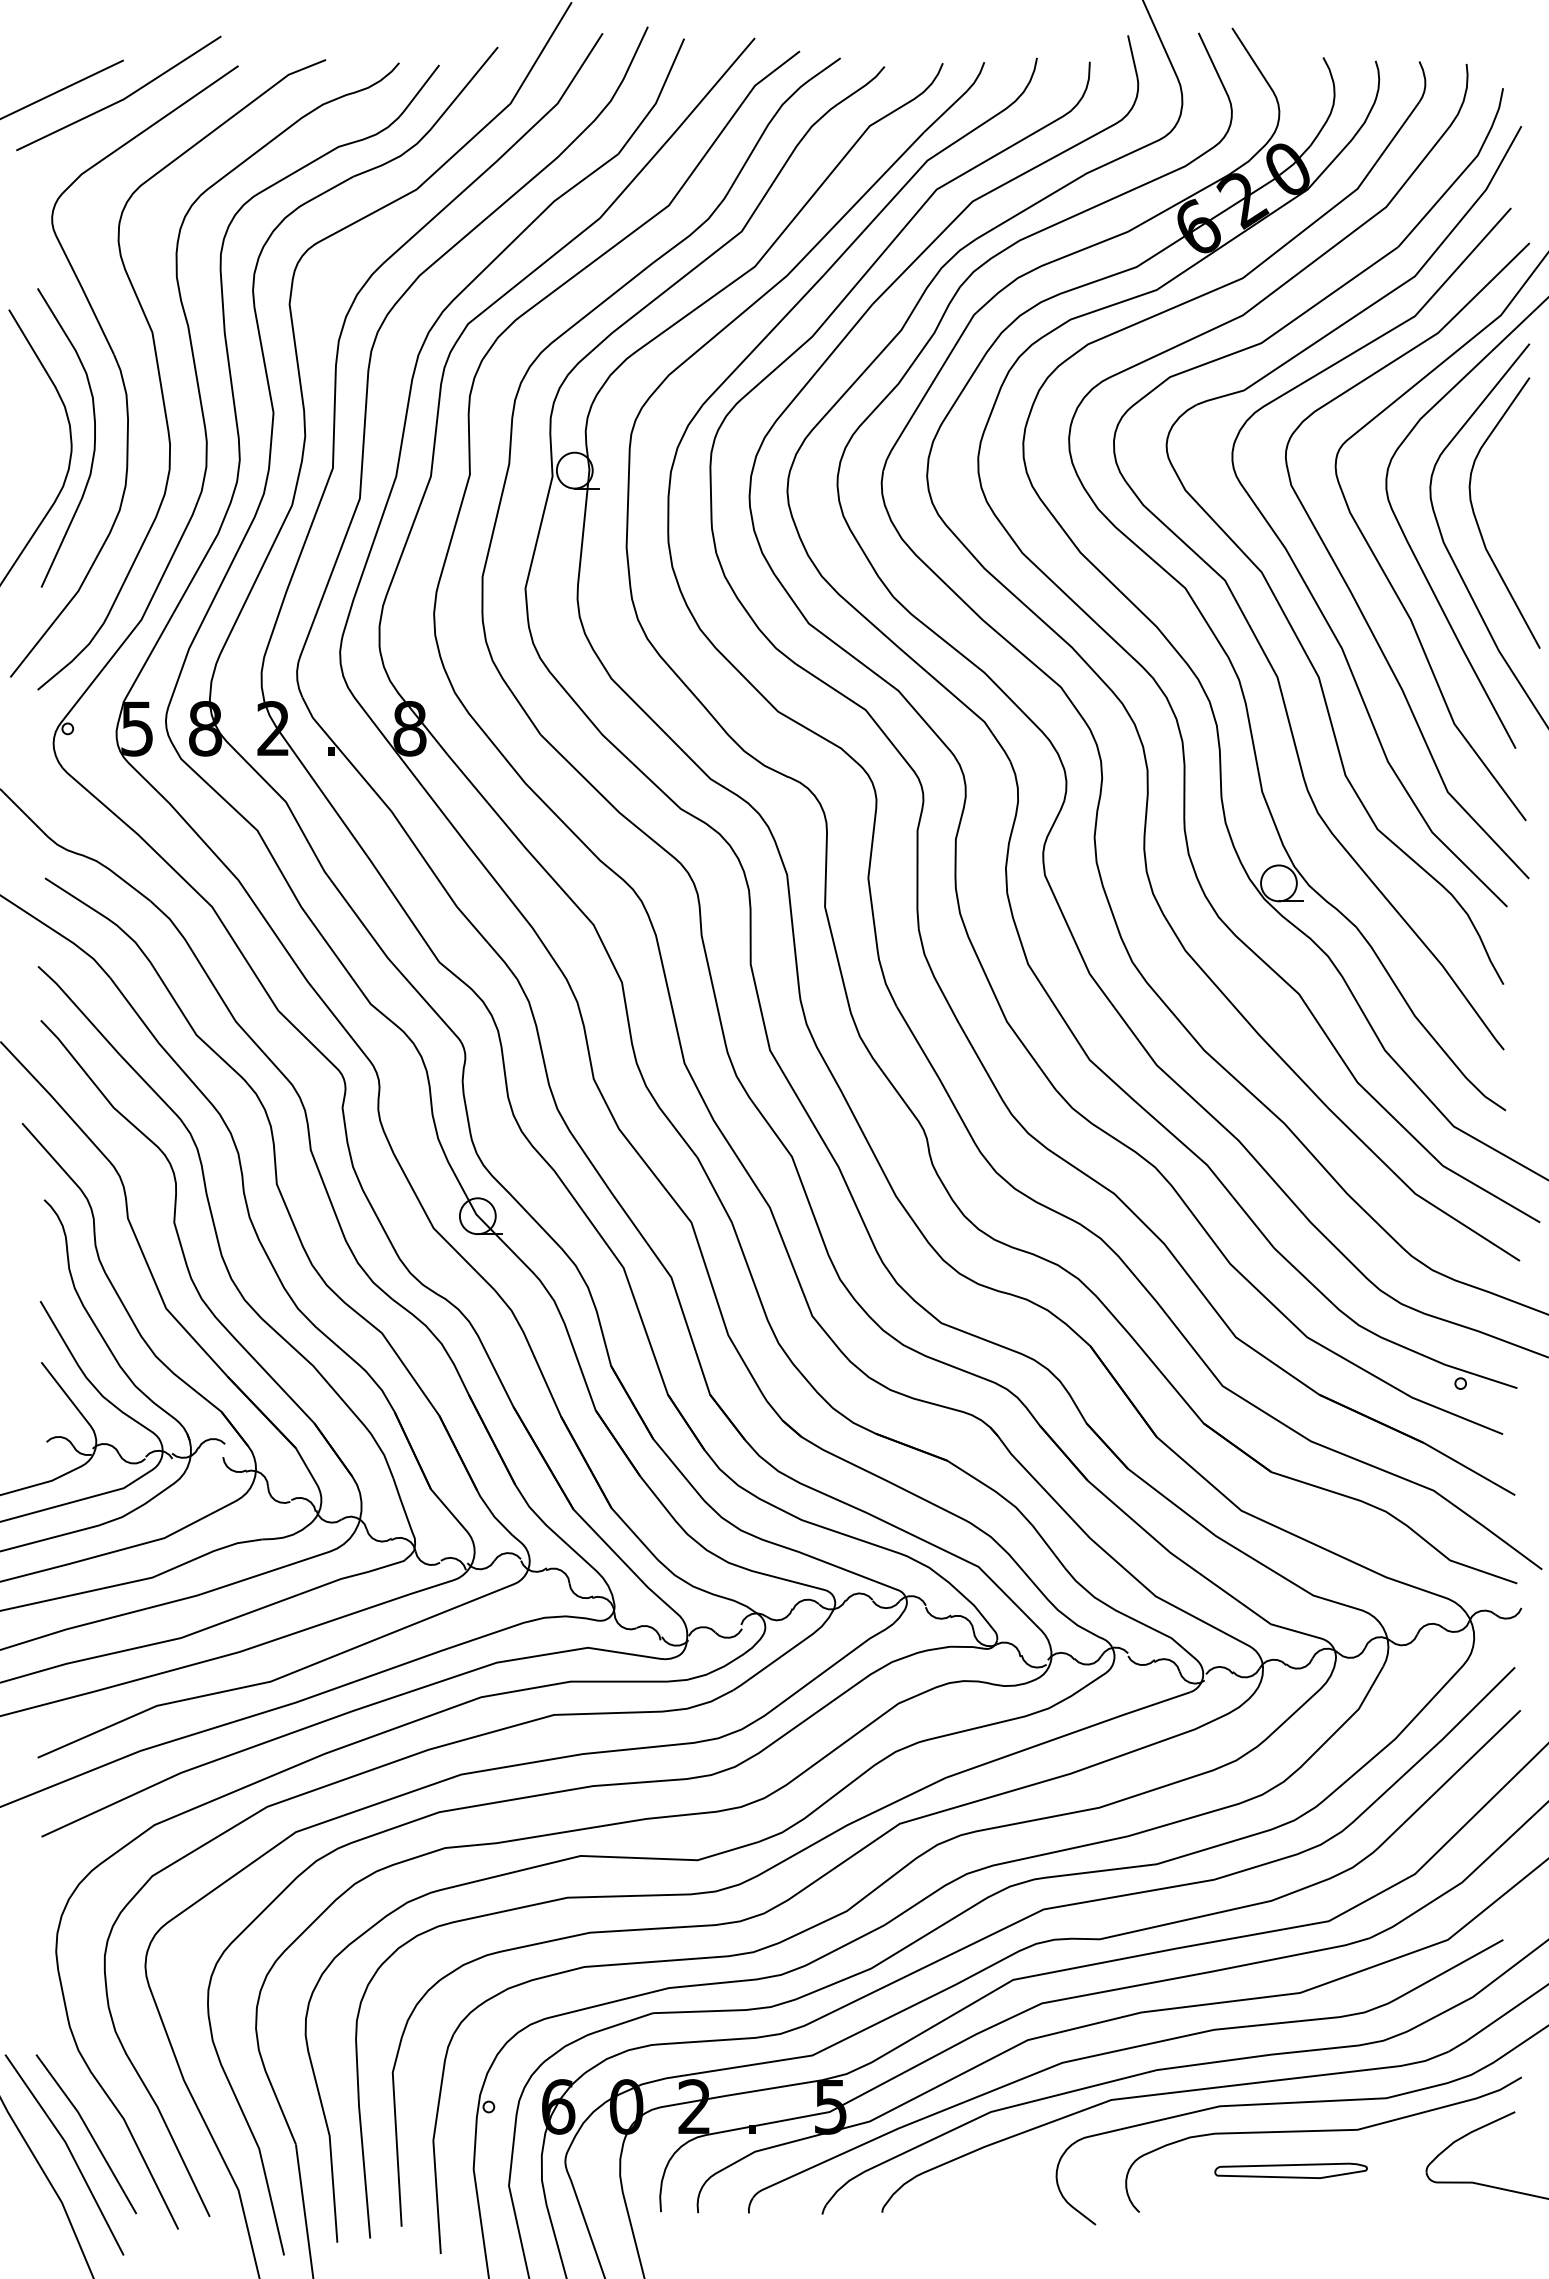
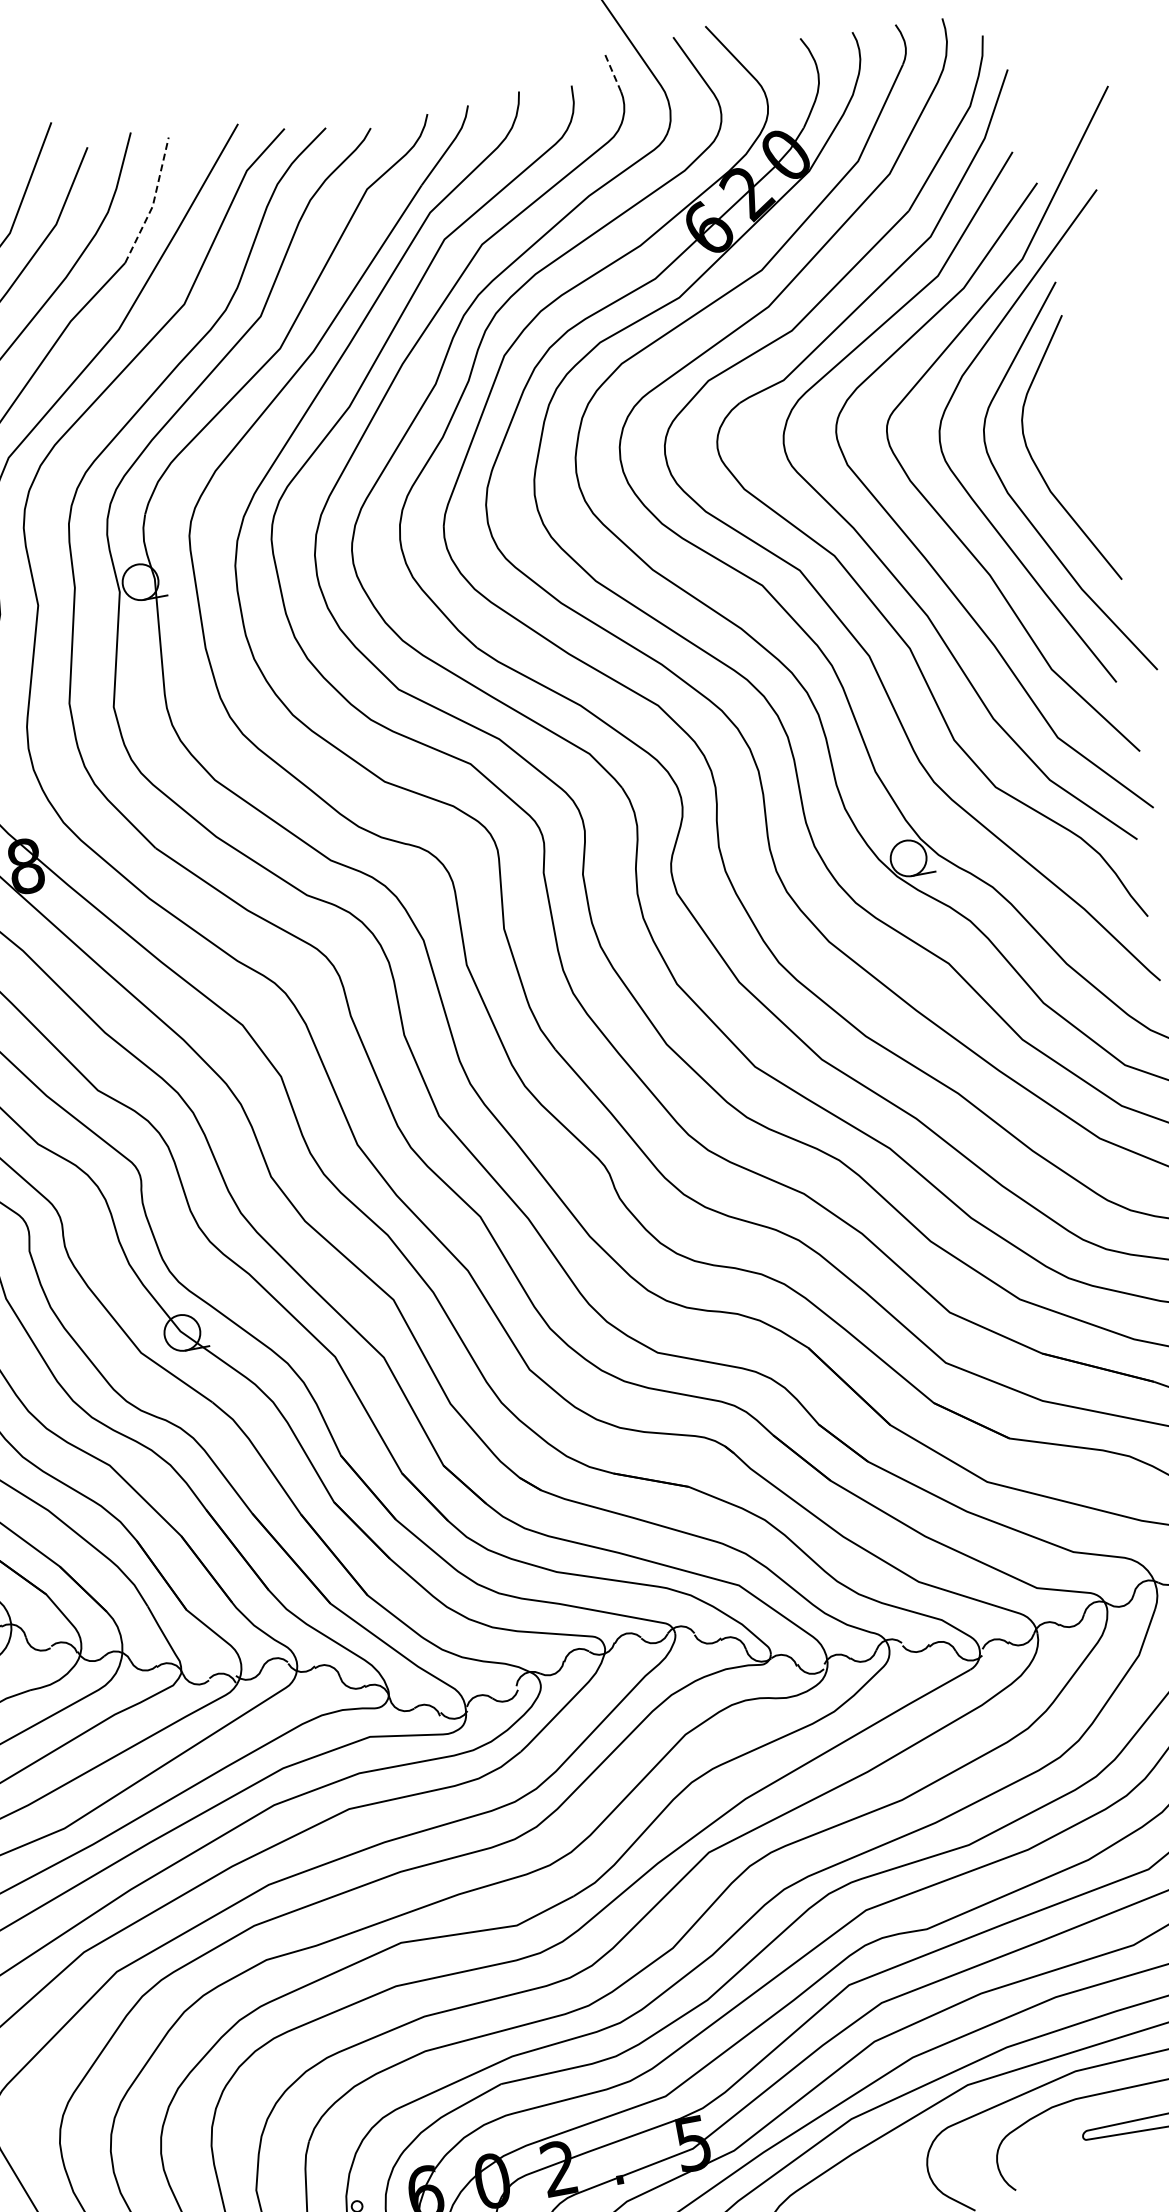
line: (1132, 55) -> (612, 71), solid -> dashed
line: (657, 99) -> (153, 202), solid -> dashed

